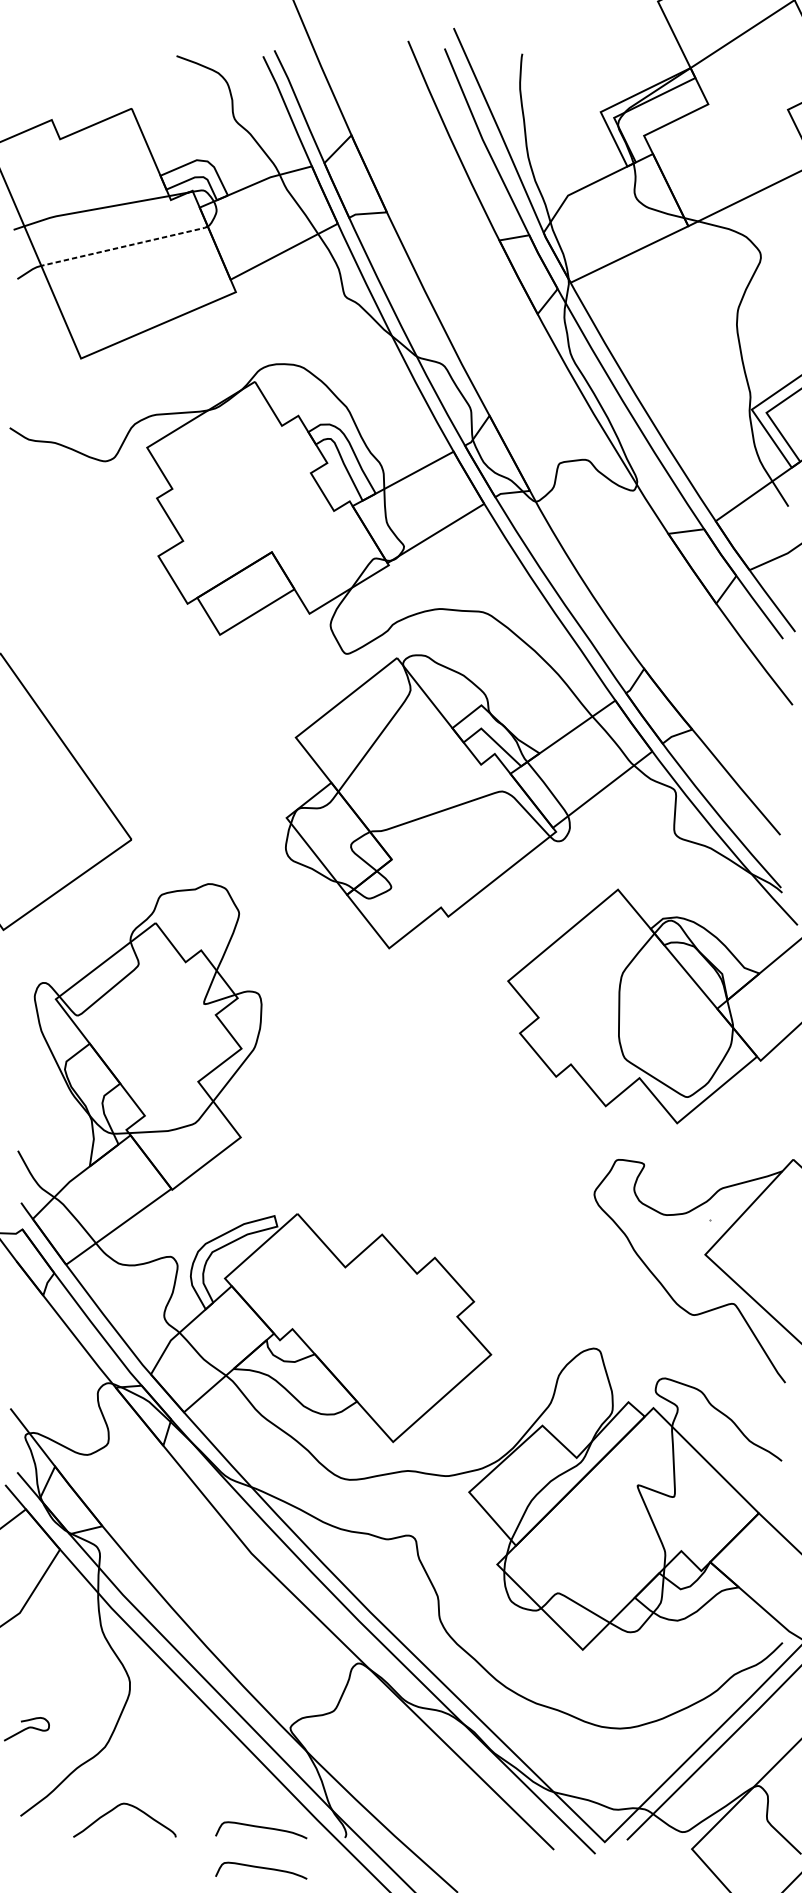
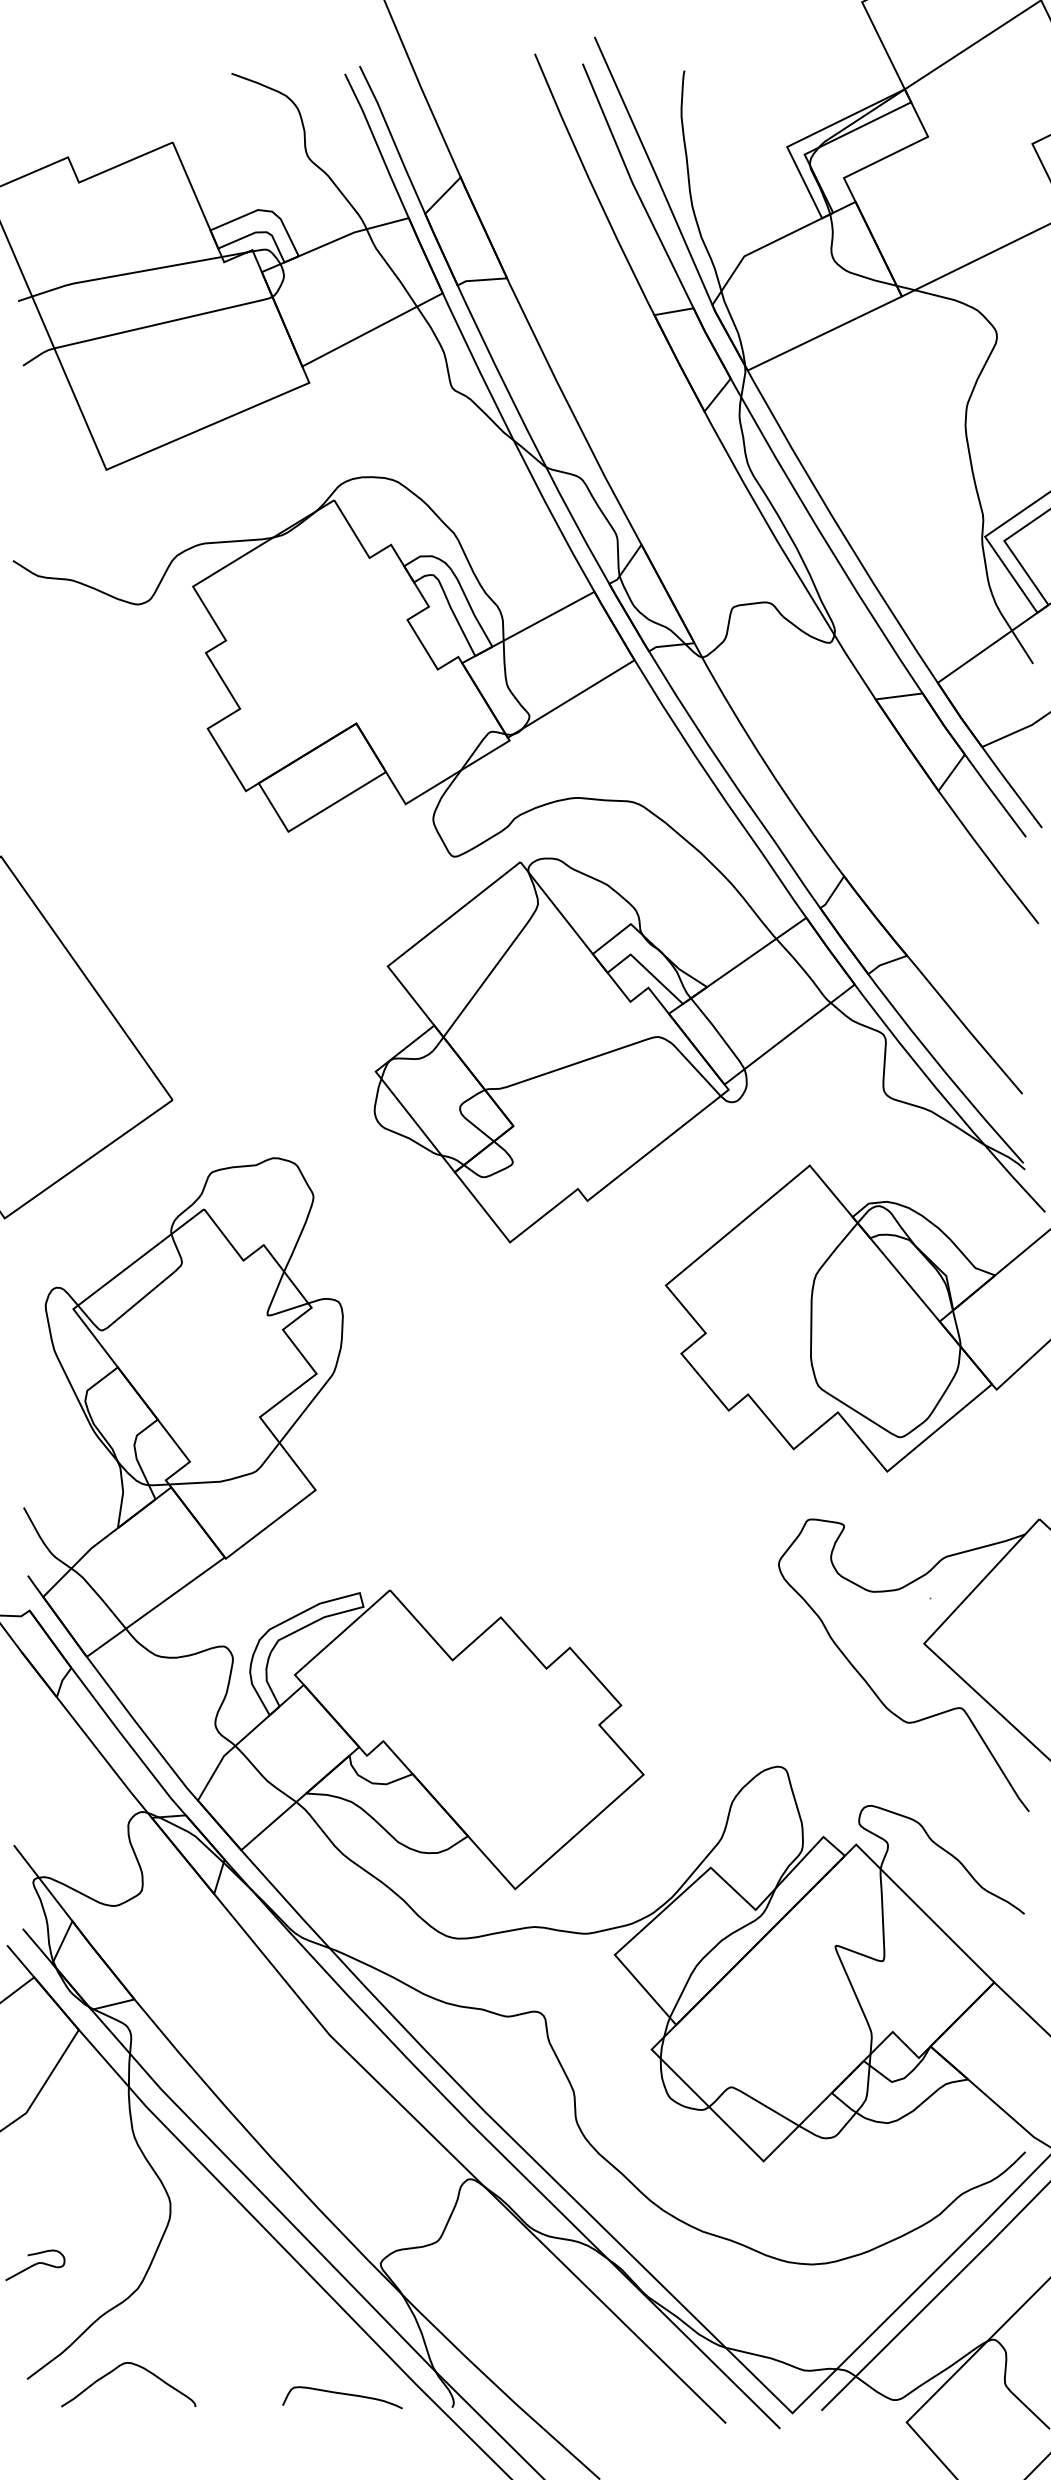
line: (126, 246) -> (165, 322), dashed -> solid
curve: (115, 1808) -> (116, 2369), moved
curve: (261, 1868) -> (342, 2447), removed

